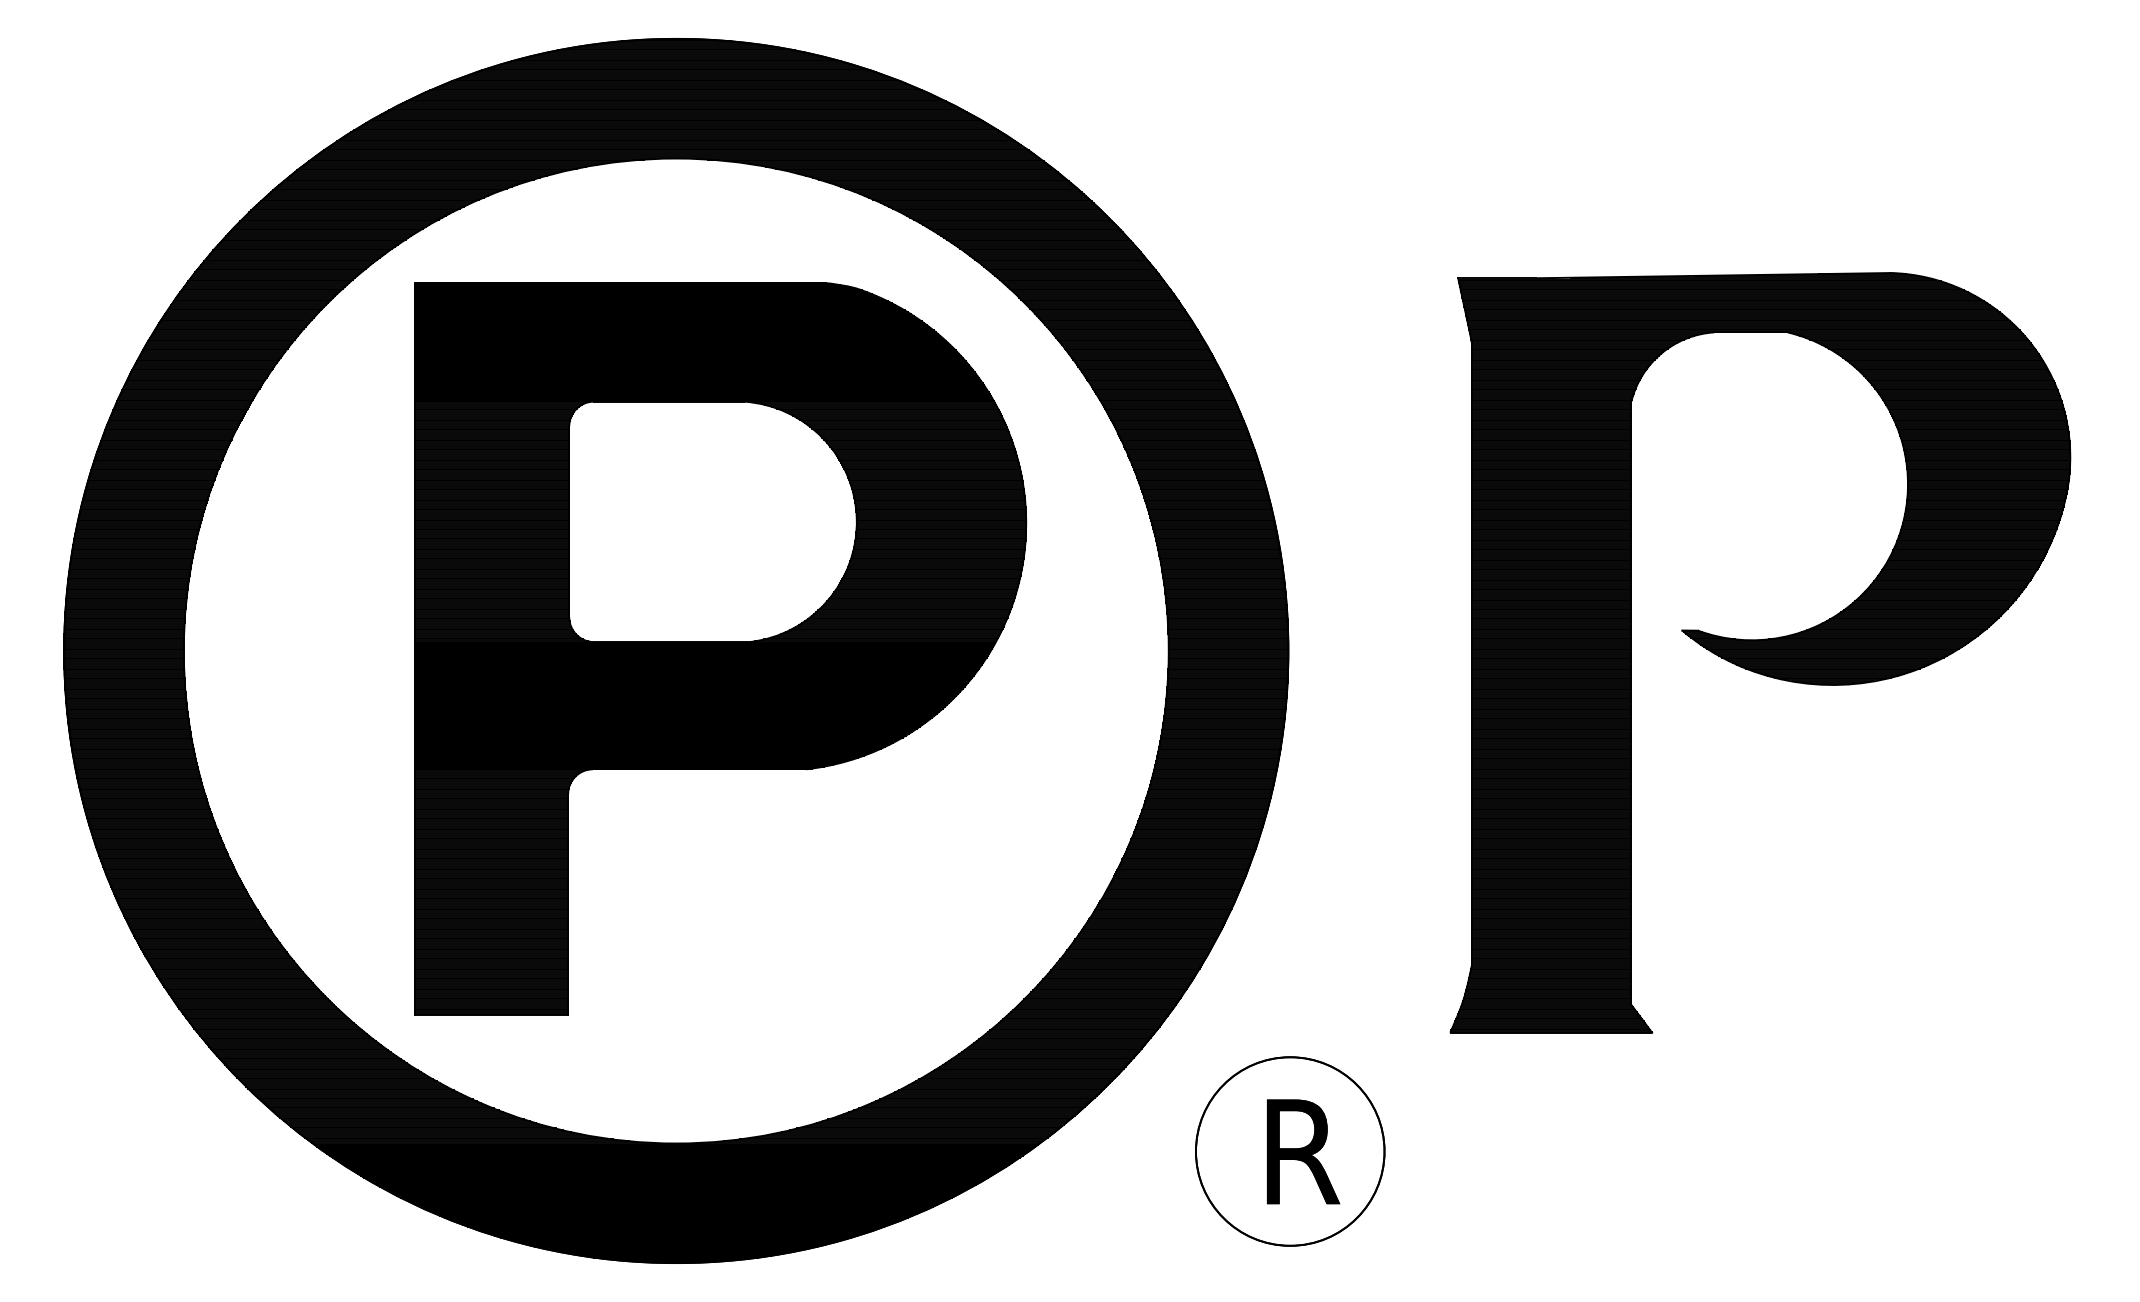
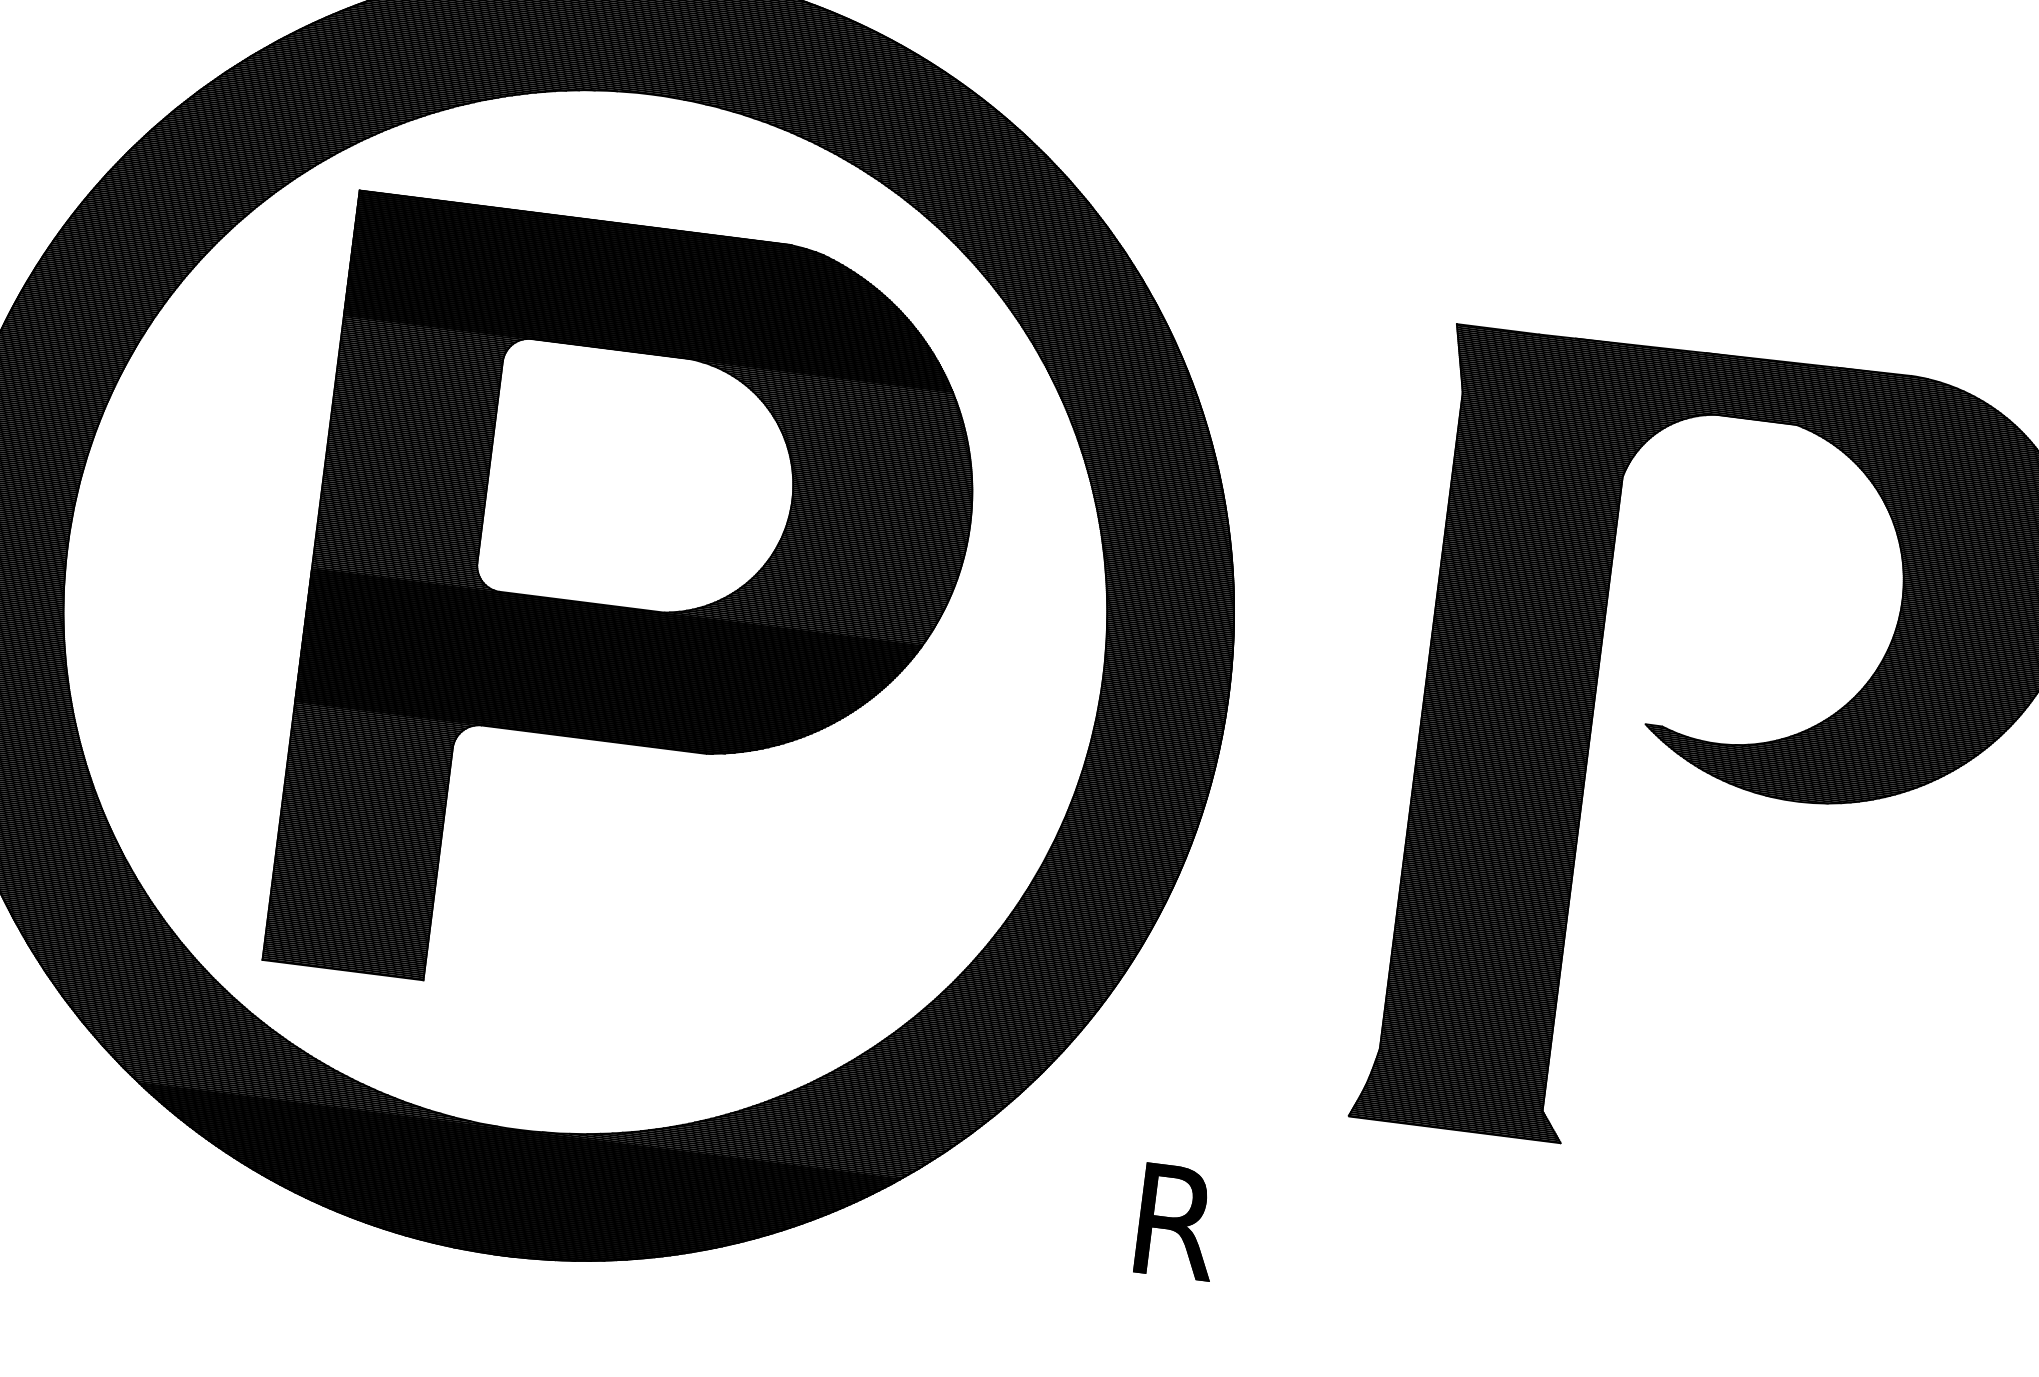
circle: (1290, 1151) -> (1164, 1219), removed

